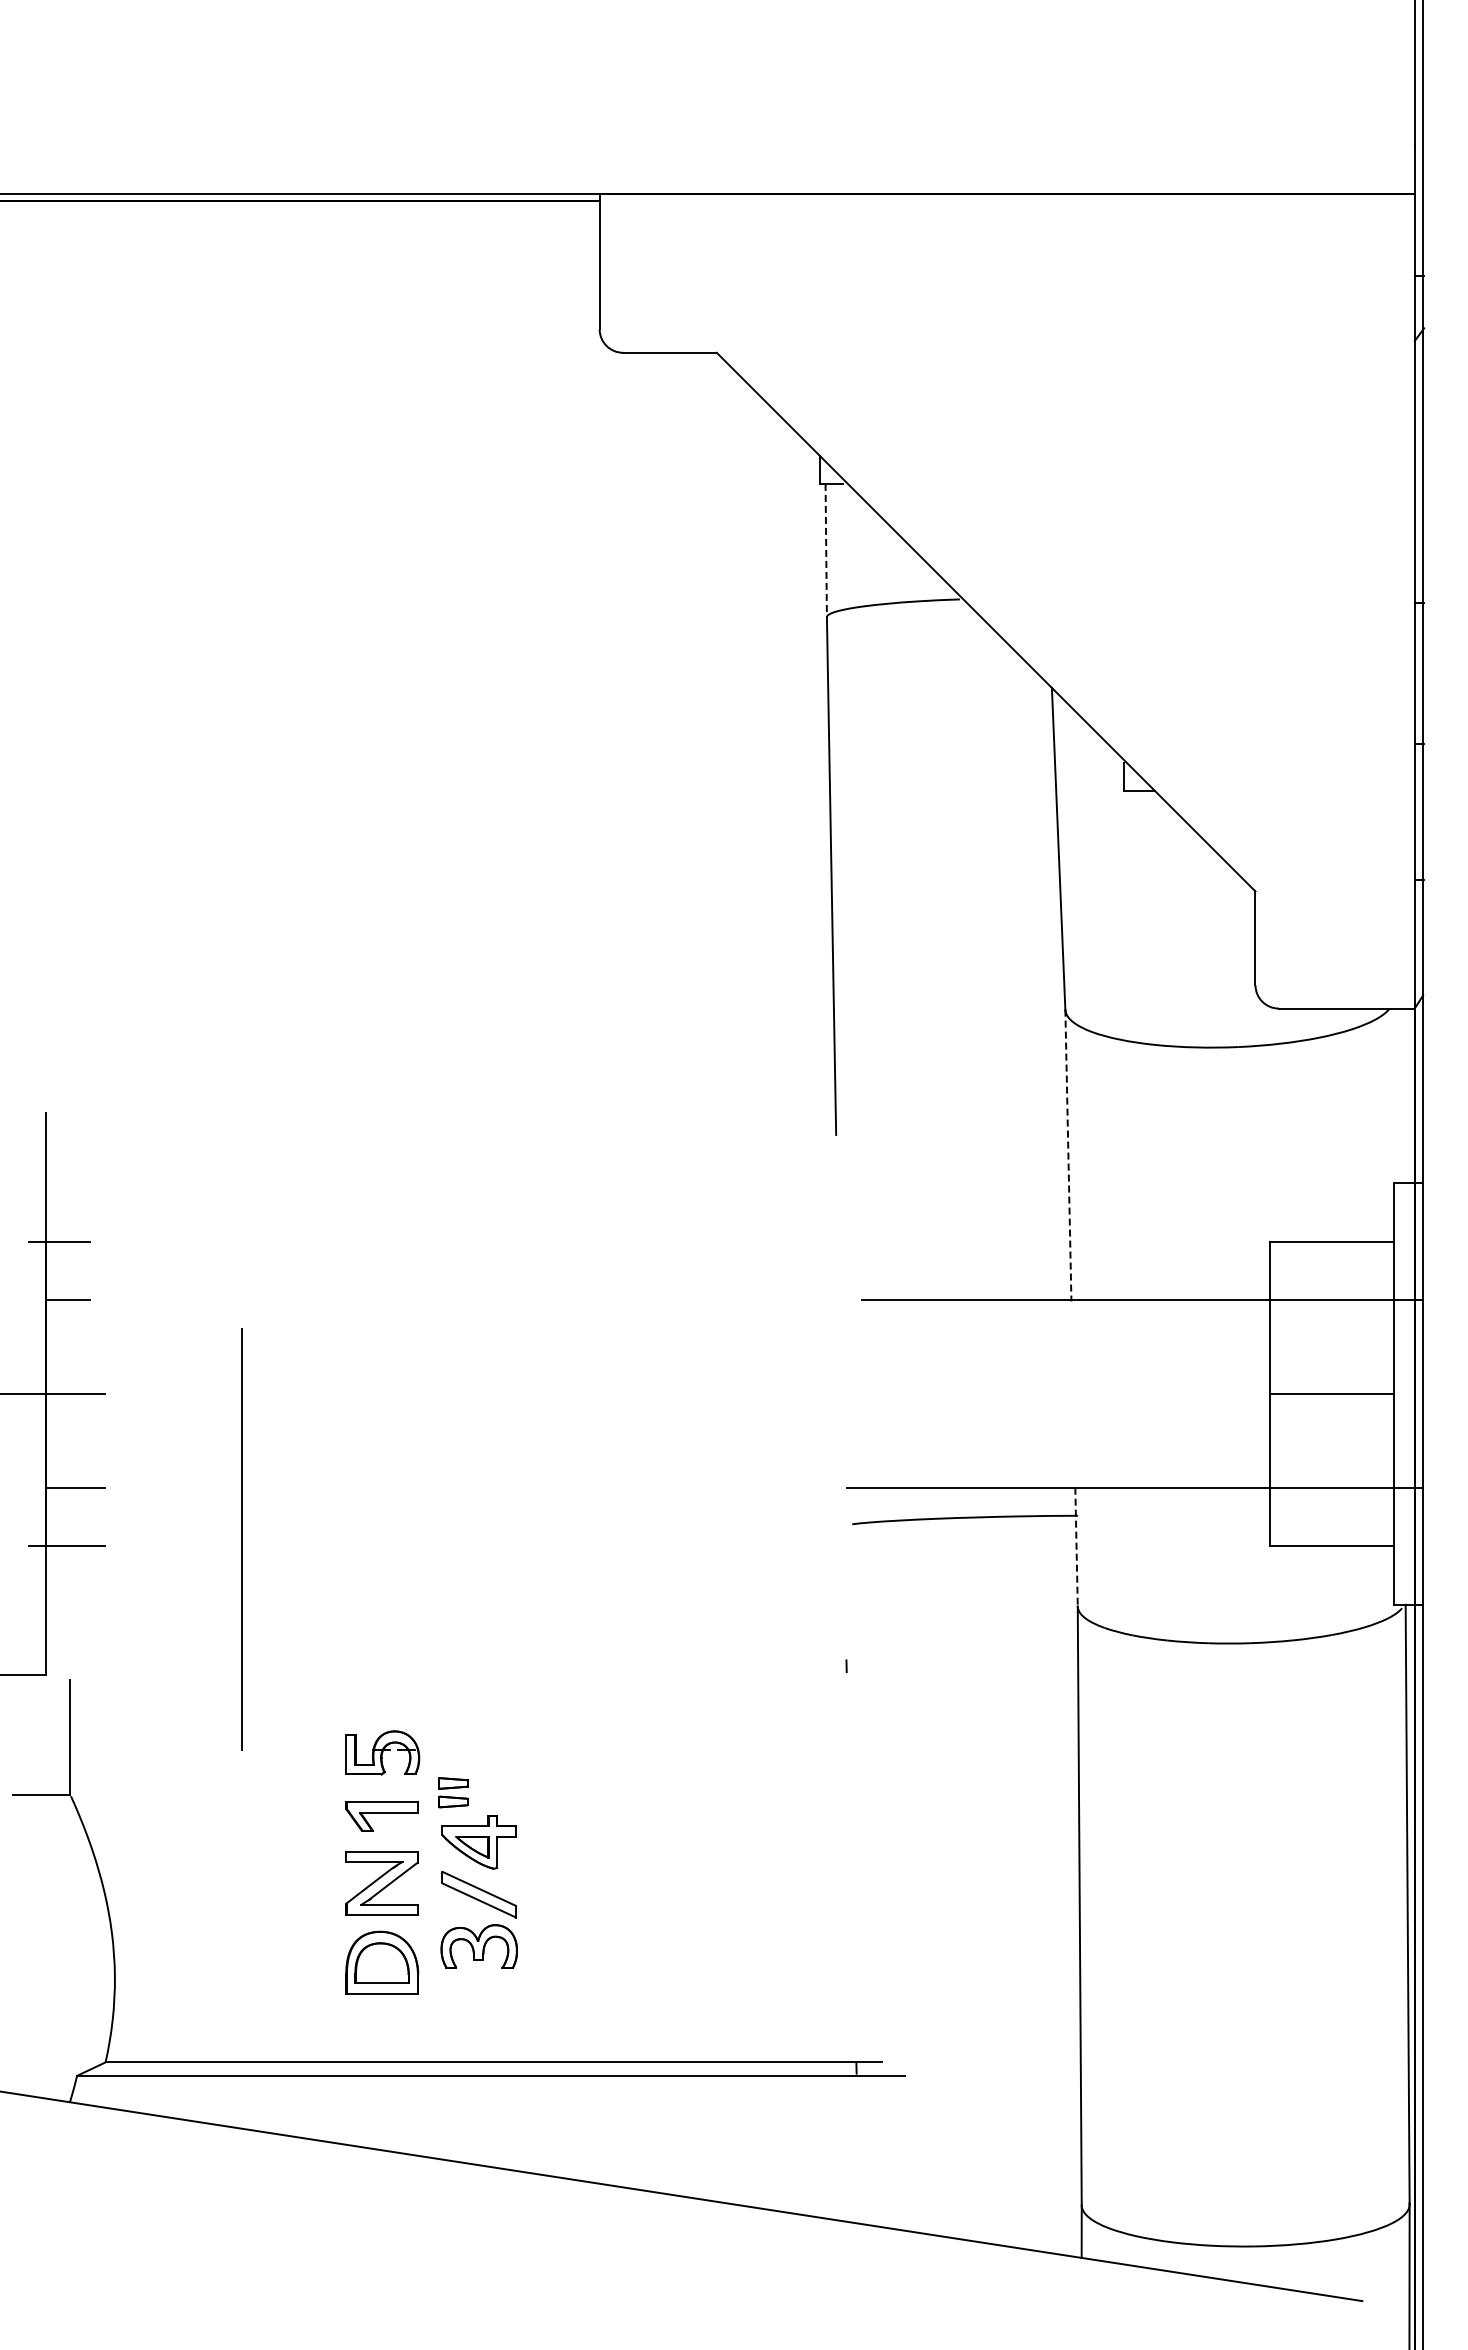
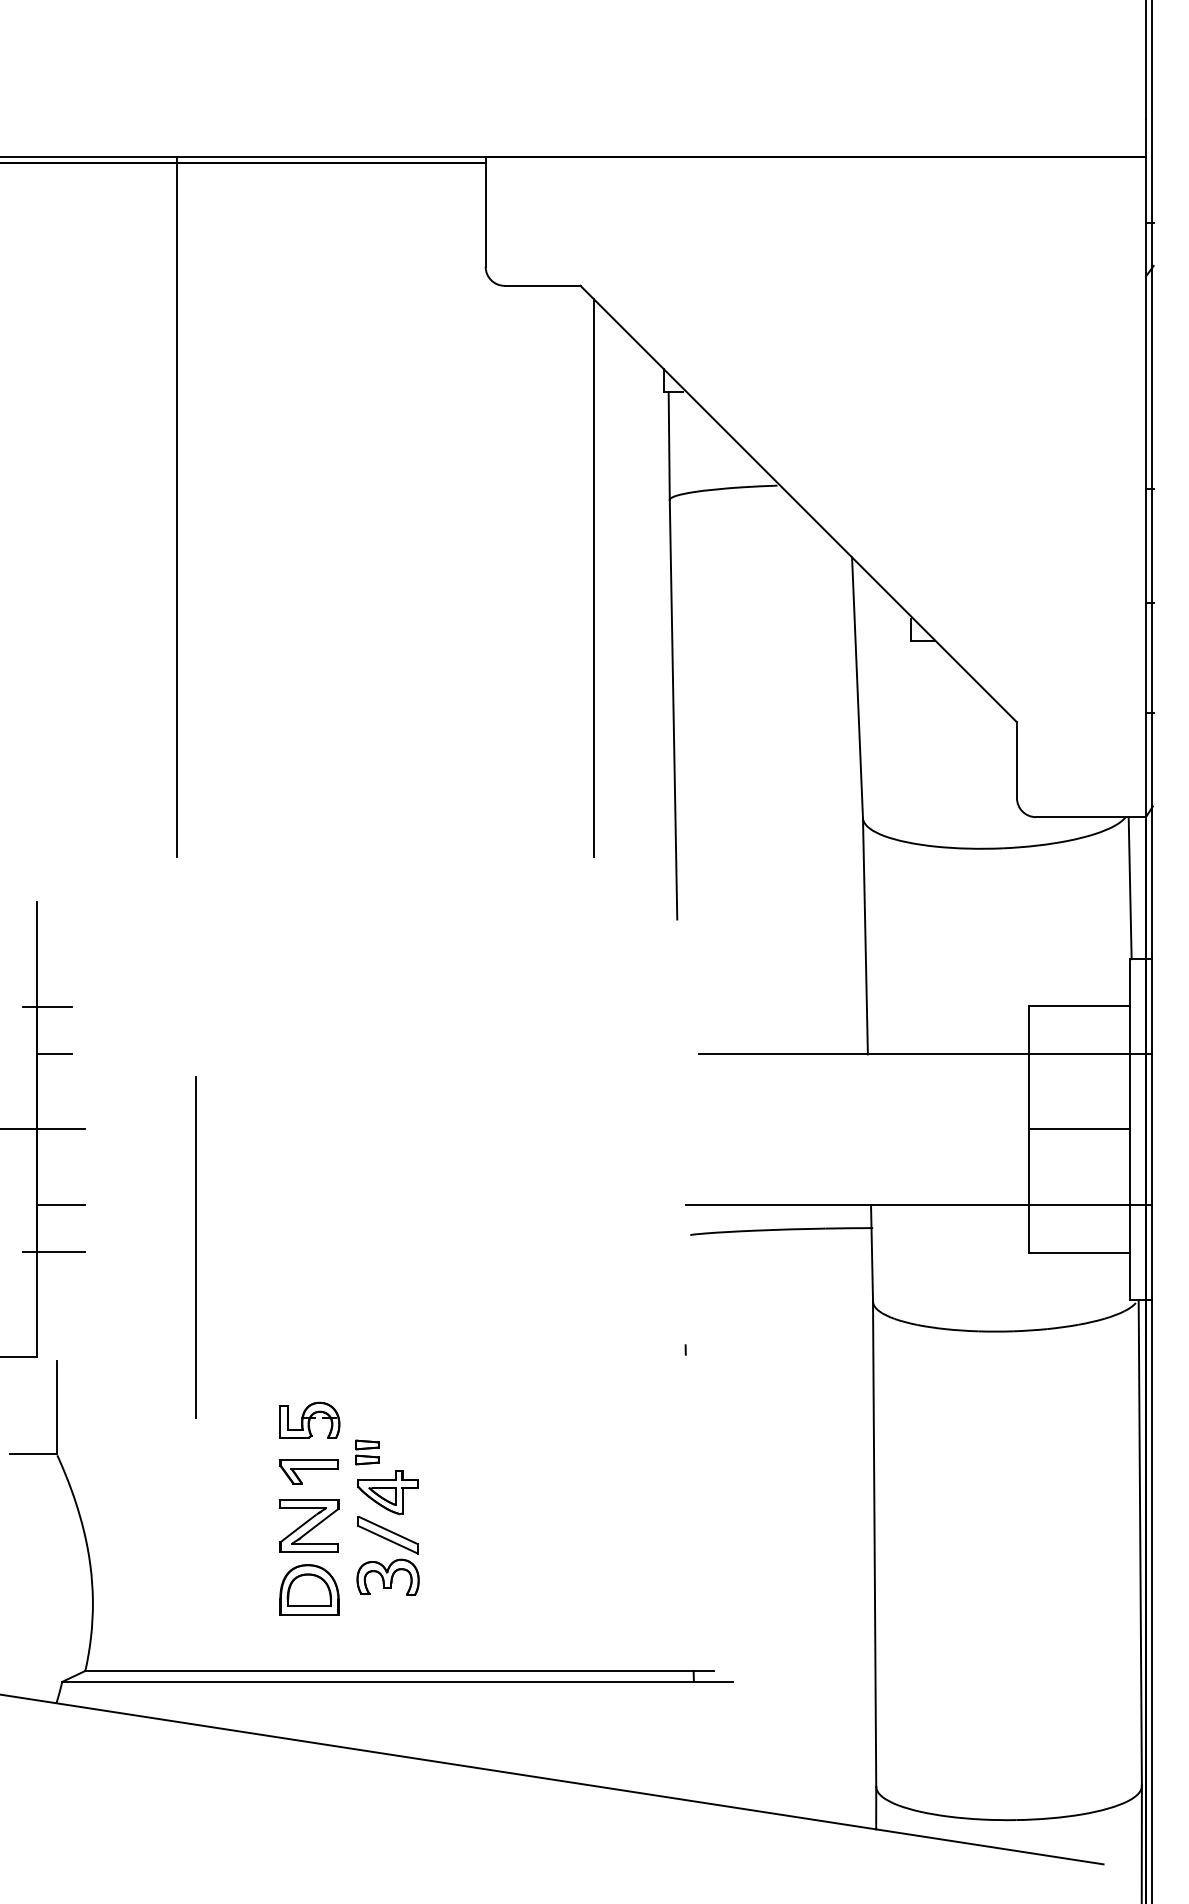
line: (826, 550) -> (669, 446), dashed -> solid
line: (218, 625) -> (176, 506), added
line: (733, 713) -> (594, 578), added
line: (1394, 1095) -> (1129, 887), added
line: (1068, 1155) -> (865, 936), dashed -> solid
line: (1076, 1547) -> (871, 1253), dashed -> solid

